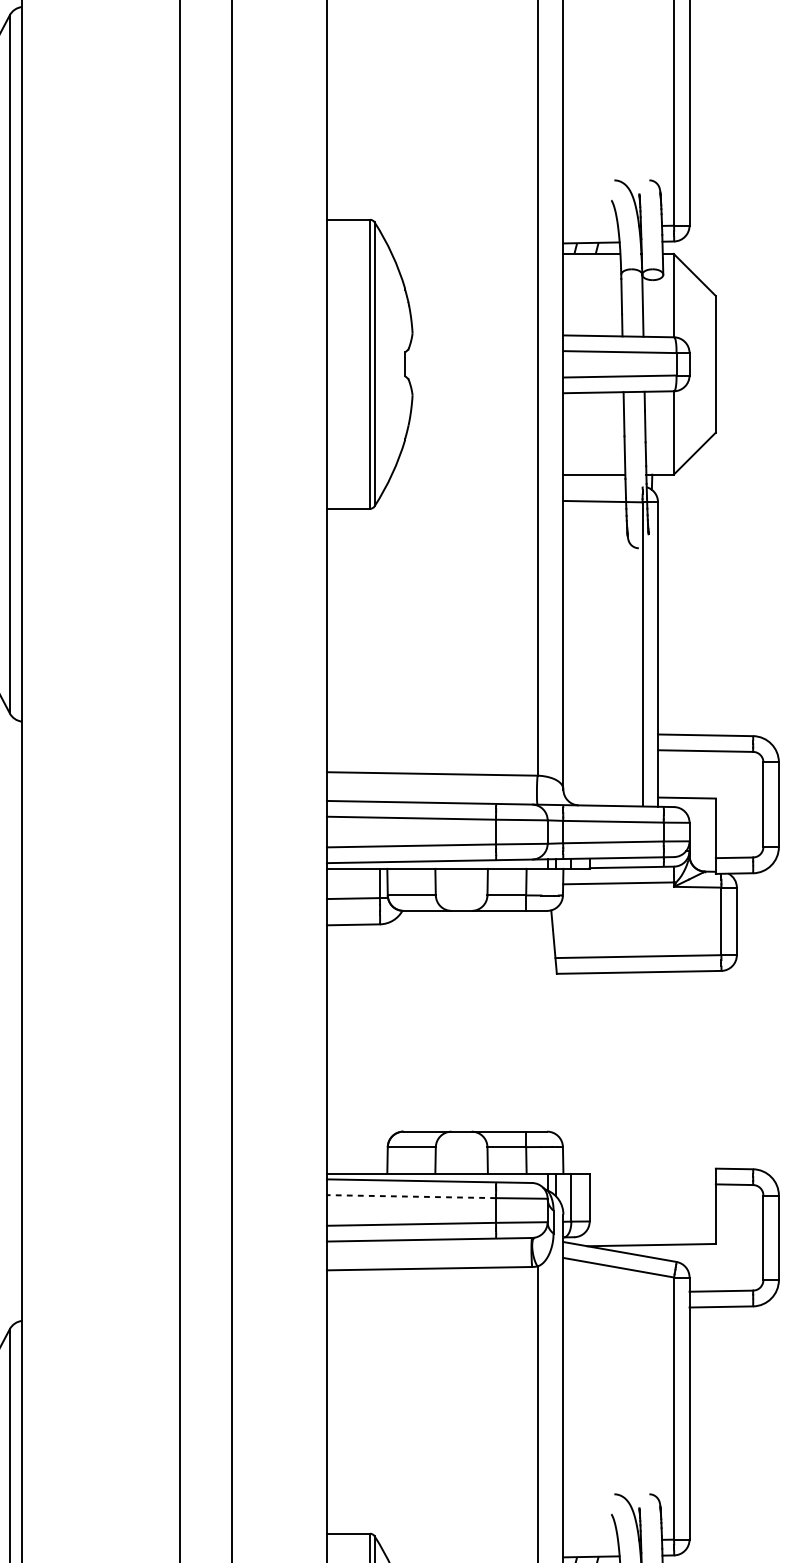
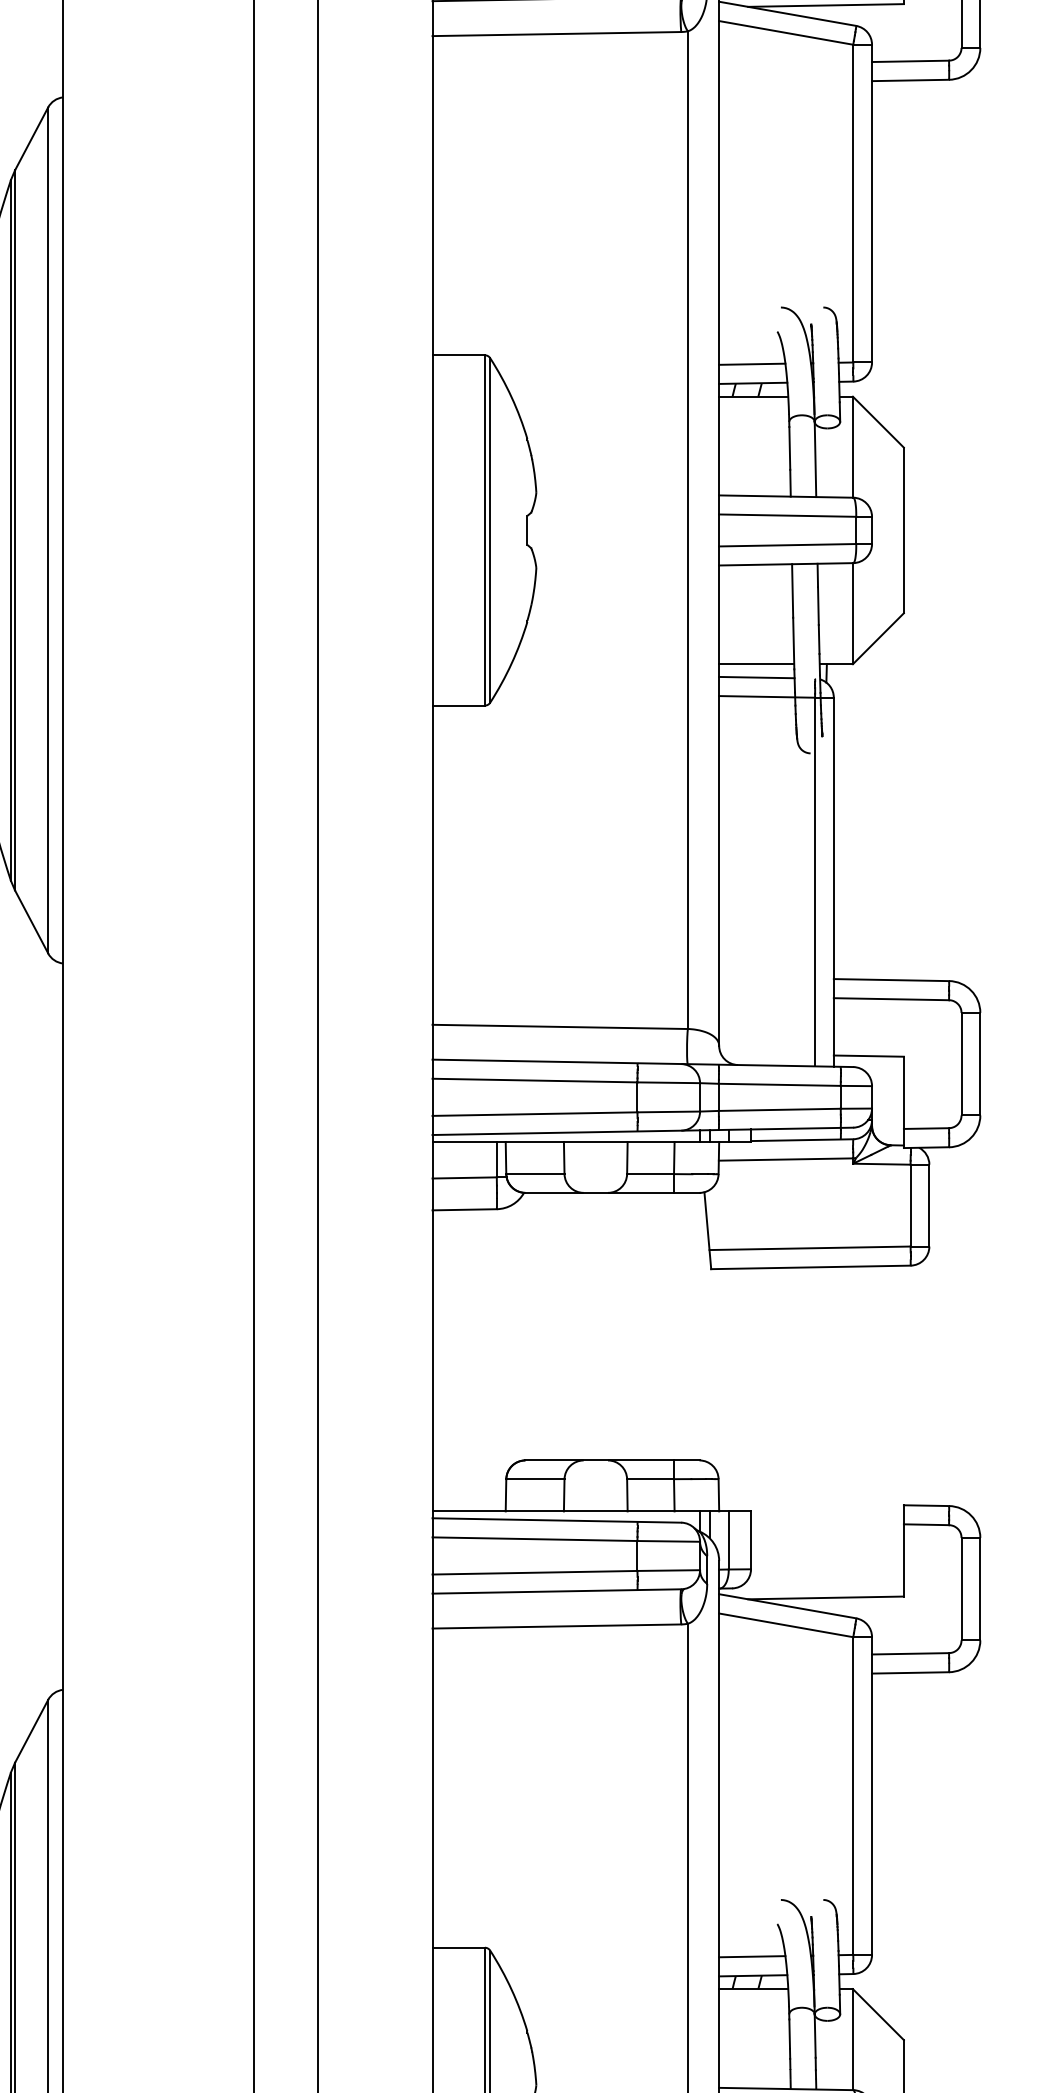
line: (590, 226) -> (752, 363), added
line: (594, 485) -> (756, 677), added
line: (411, 1196) -> (534, 1539), dashed -> solid
line: (590, 1540) -> (752, 1956), added

